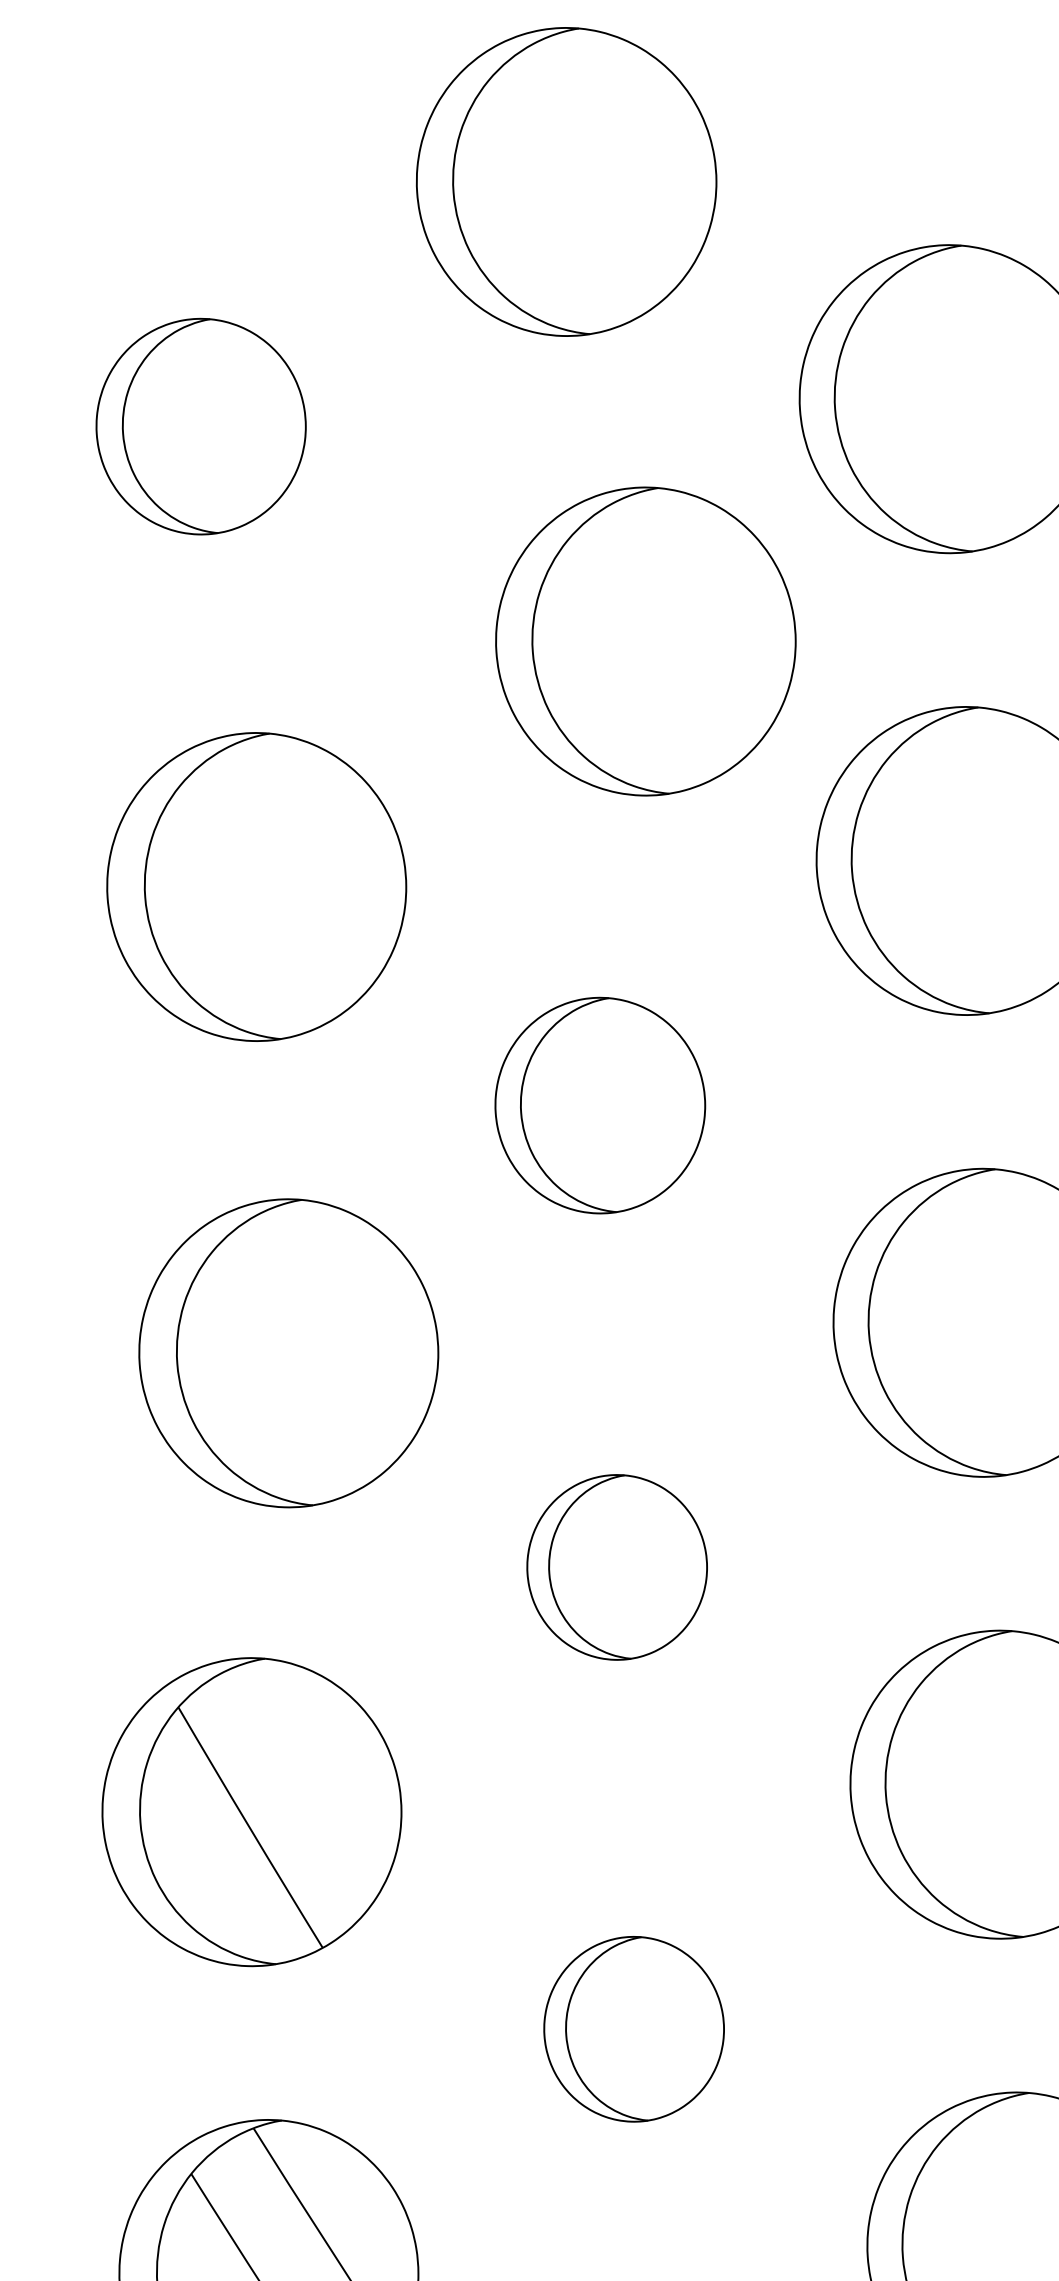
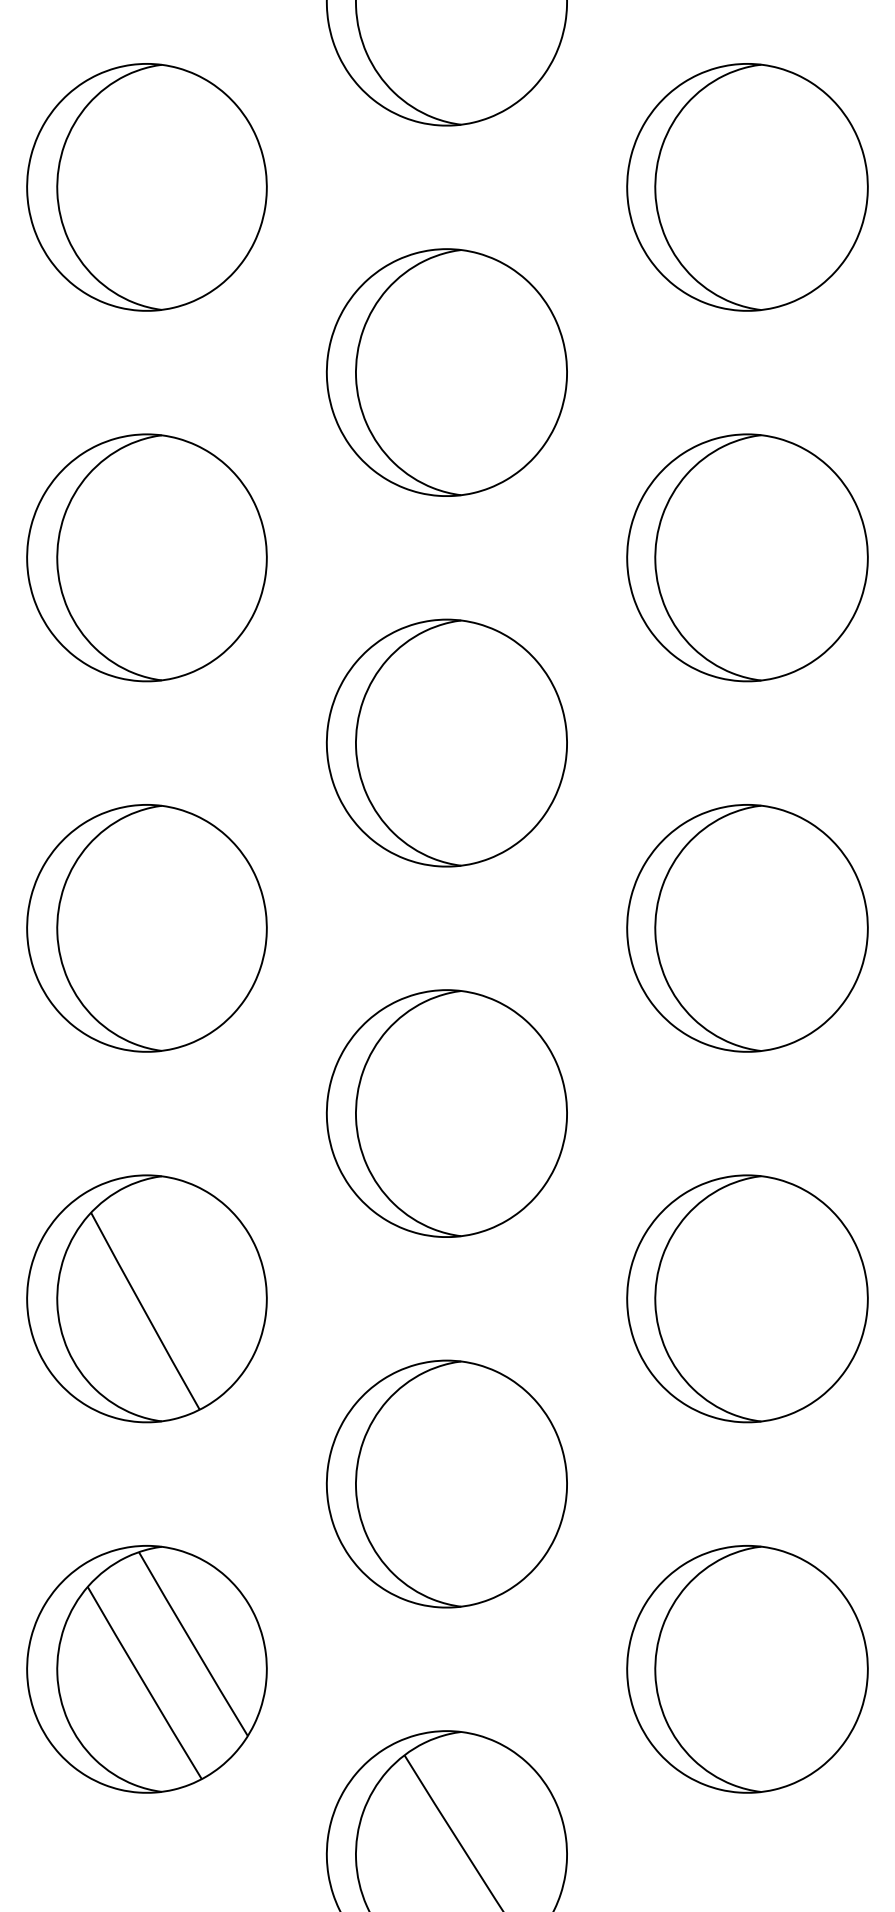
part: (200, 426) -> (146, 187), size x1.43
part: (645, 641) -> (446, 372), moved
part: (256, 886) -> (146, 557), moved
part: (599, 1104) -> (446, 742), size x1.43
part: (288, 1353) -> (146, 928), moved
part: (616, 1567) -> (446, 1113), size x1.67
part: (633, 2028) -> (446, 1483), size x1.67

